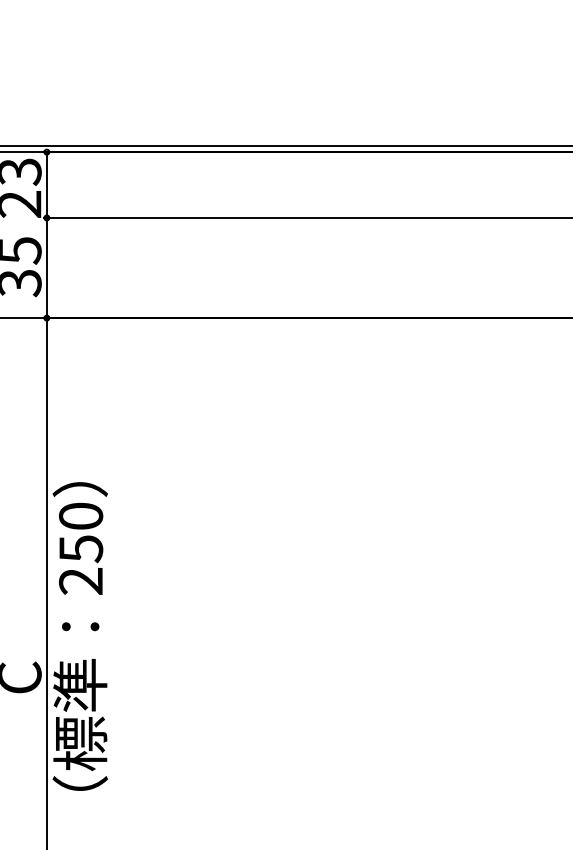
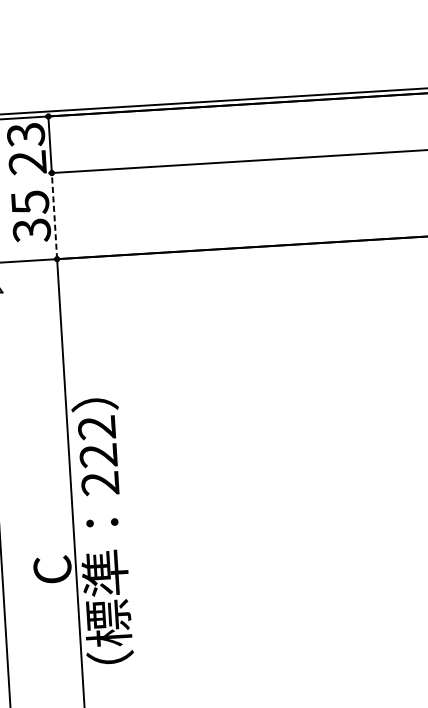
line: (46, 267) -> (54, 215), solid -> dashed
text: (81, 532) -> (98, 441), 250 -> 222

